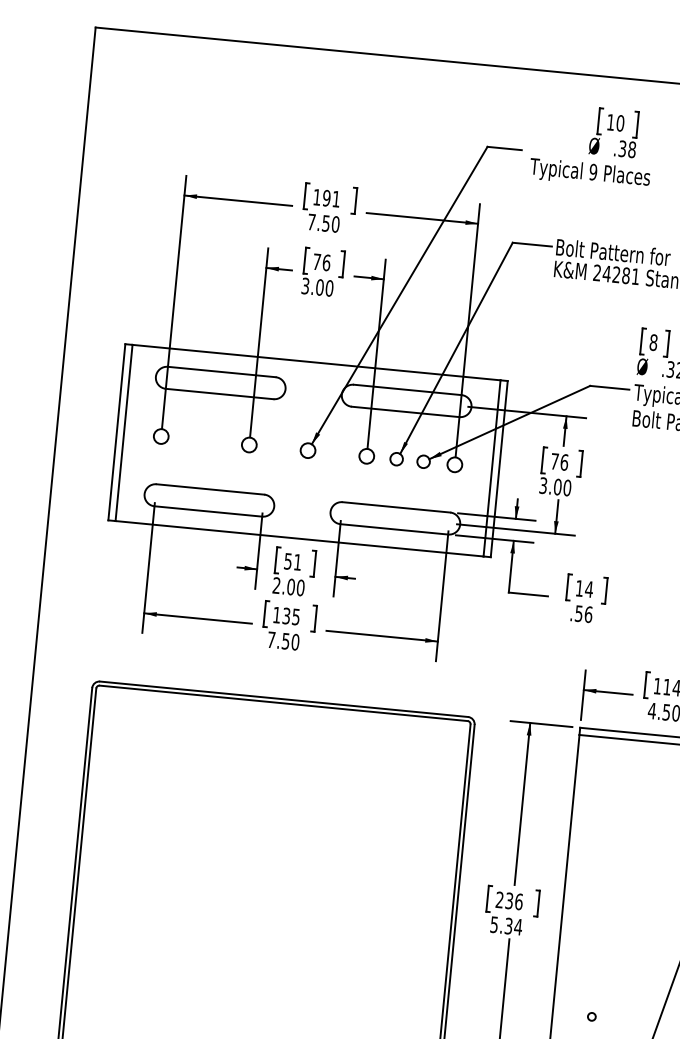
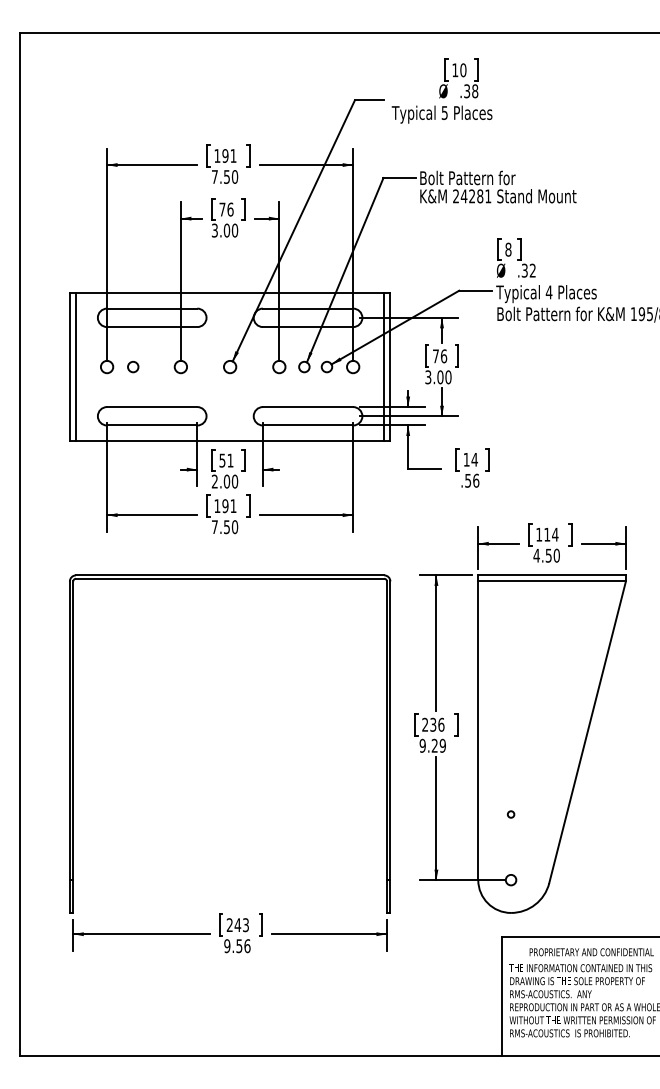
text: (593, 171) -> (444, 112), 9 -> 5
circle: (192, 438) -> (133, 366), added
text: (291, 616) -> (229, 506), 135 -> 191
text: (506, 925) -> (432, 745), 5.34 -> 9.29

